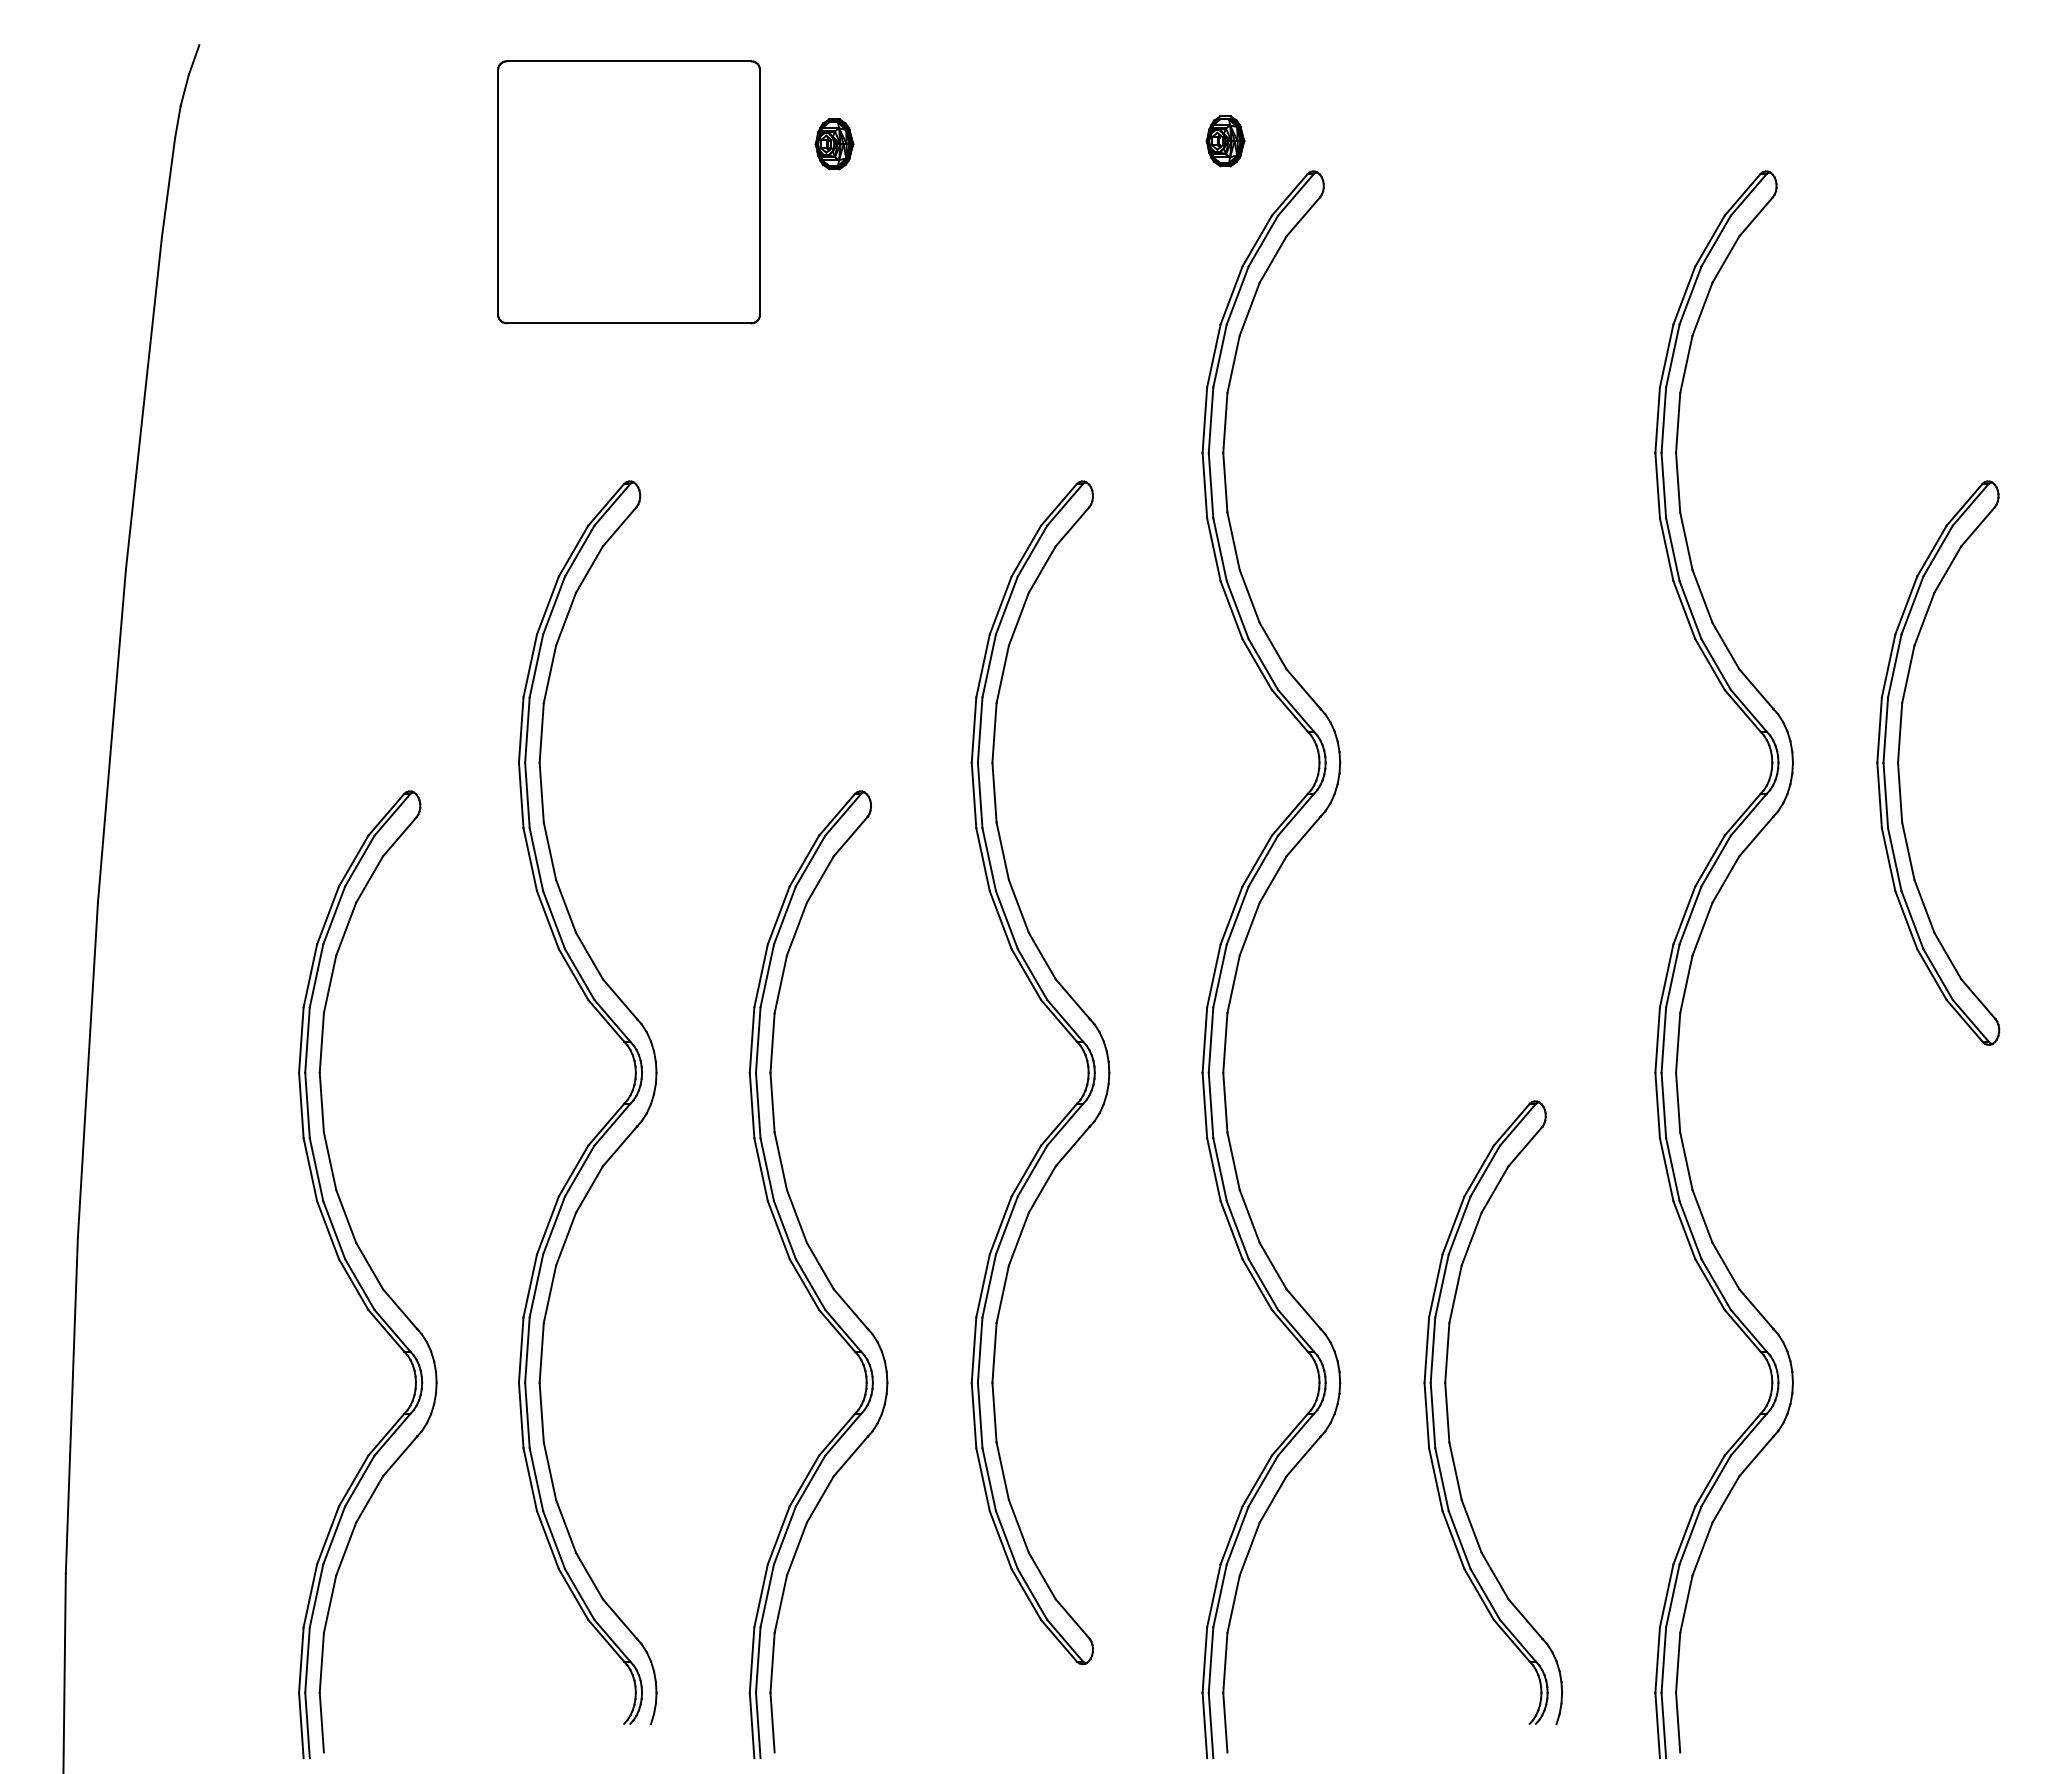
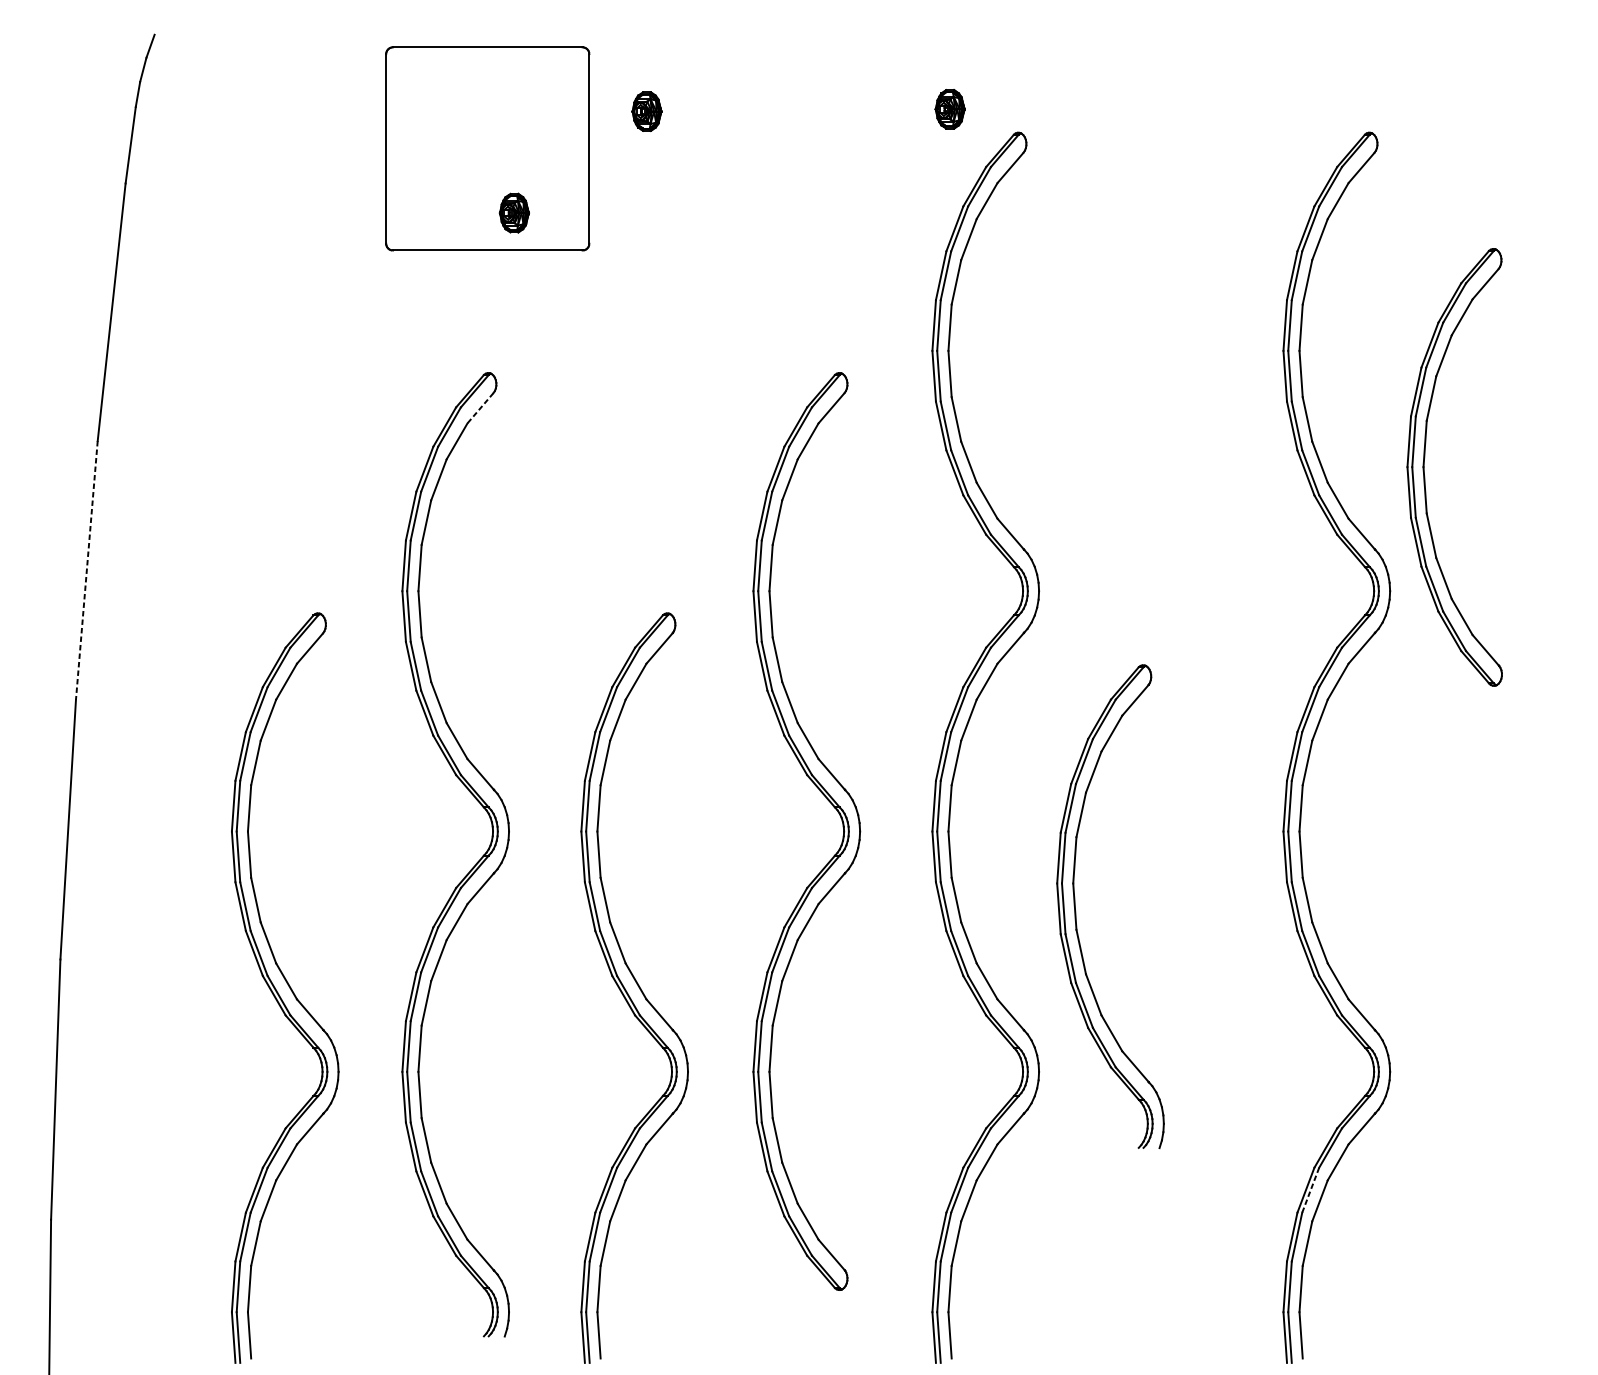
part: (663, 275) -> (514, 213), added
line: (619, 526) -> (480, 408), solid -> dashed
line: (111, 736) -> (86, 570), solid -> dashed
part: (1899, 760) -> (1424, 465), moved
part: (1448, 1412) -> (1075, 906), moved
line: (1690, 1535) -> (1310, 1190), solid -> dashed

